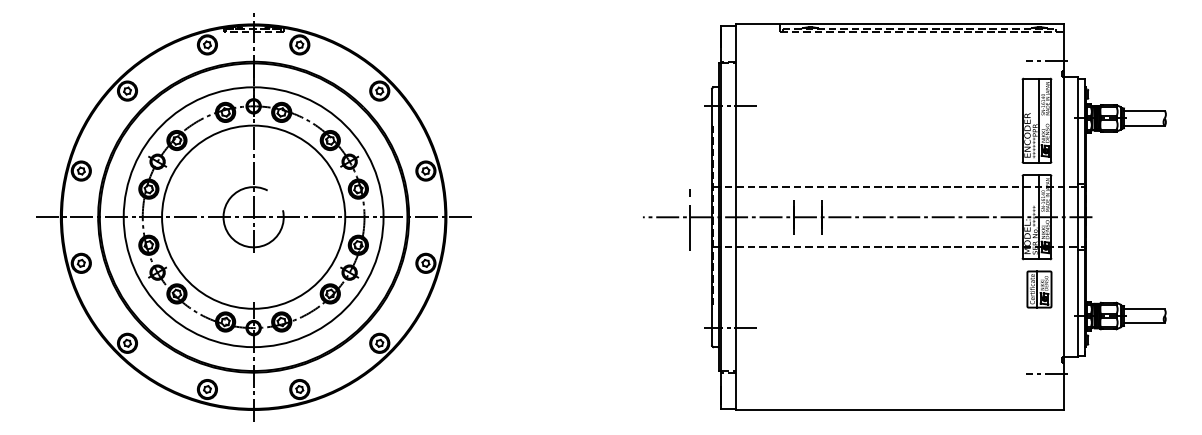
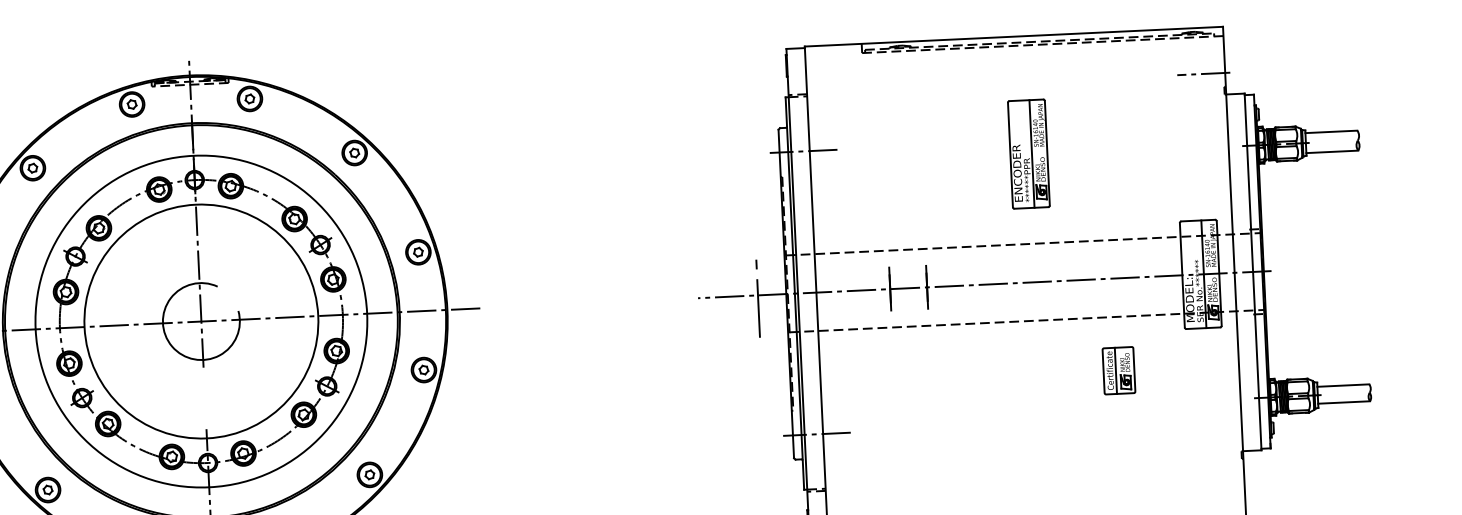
part: (1036, 120) -> (1028, 153), moved
part: (1039, 289) -> (1119, 370), moved
line: (1046, 373) -> (1222, 473), removed

